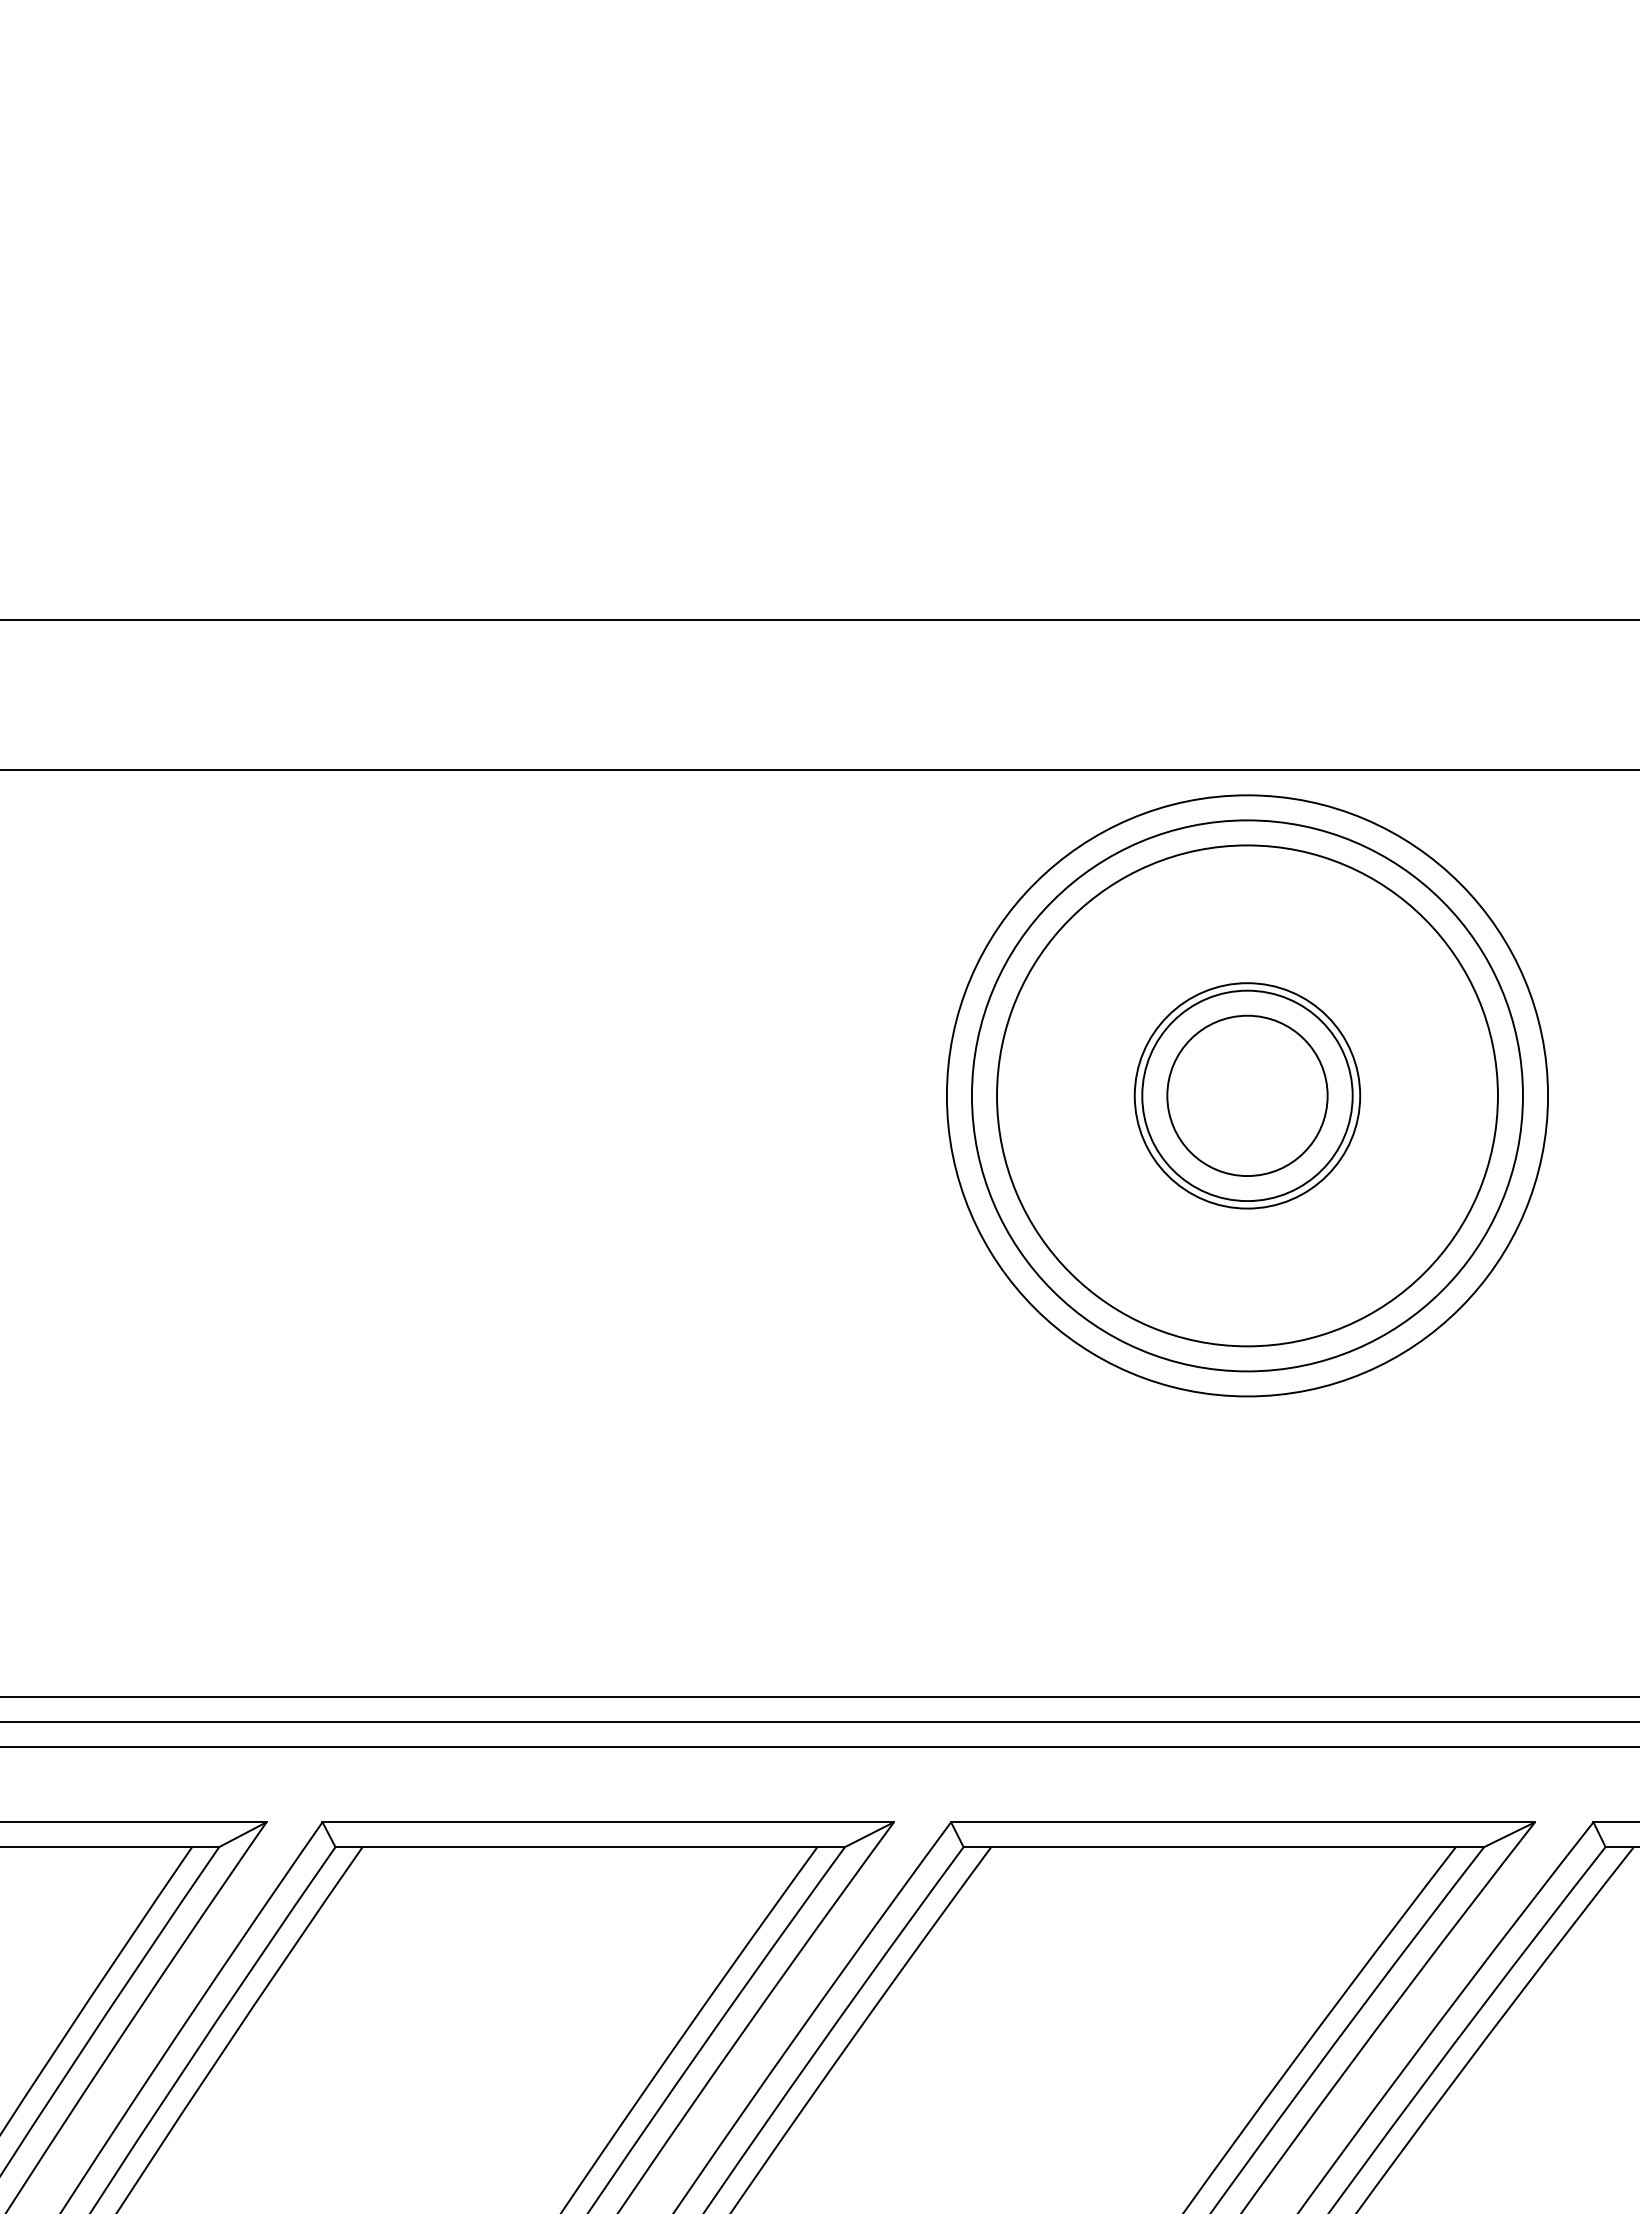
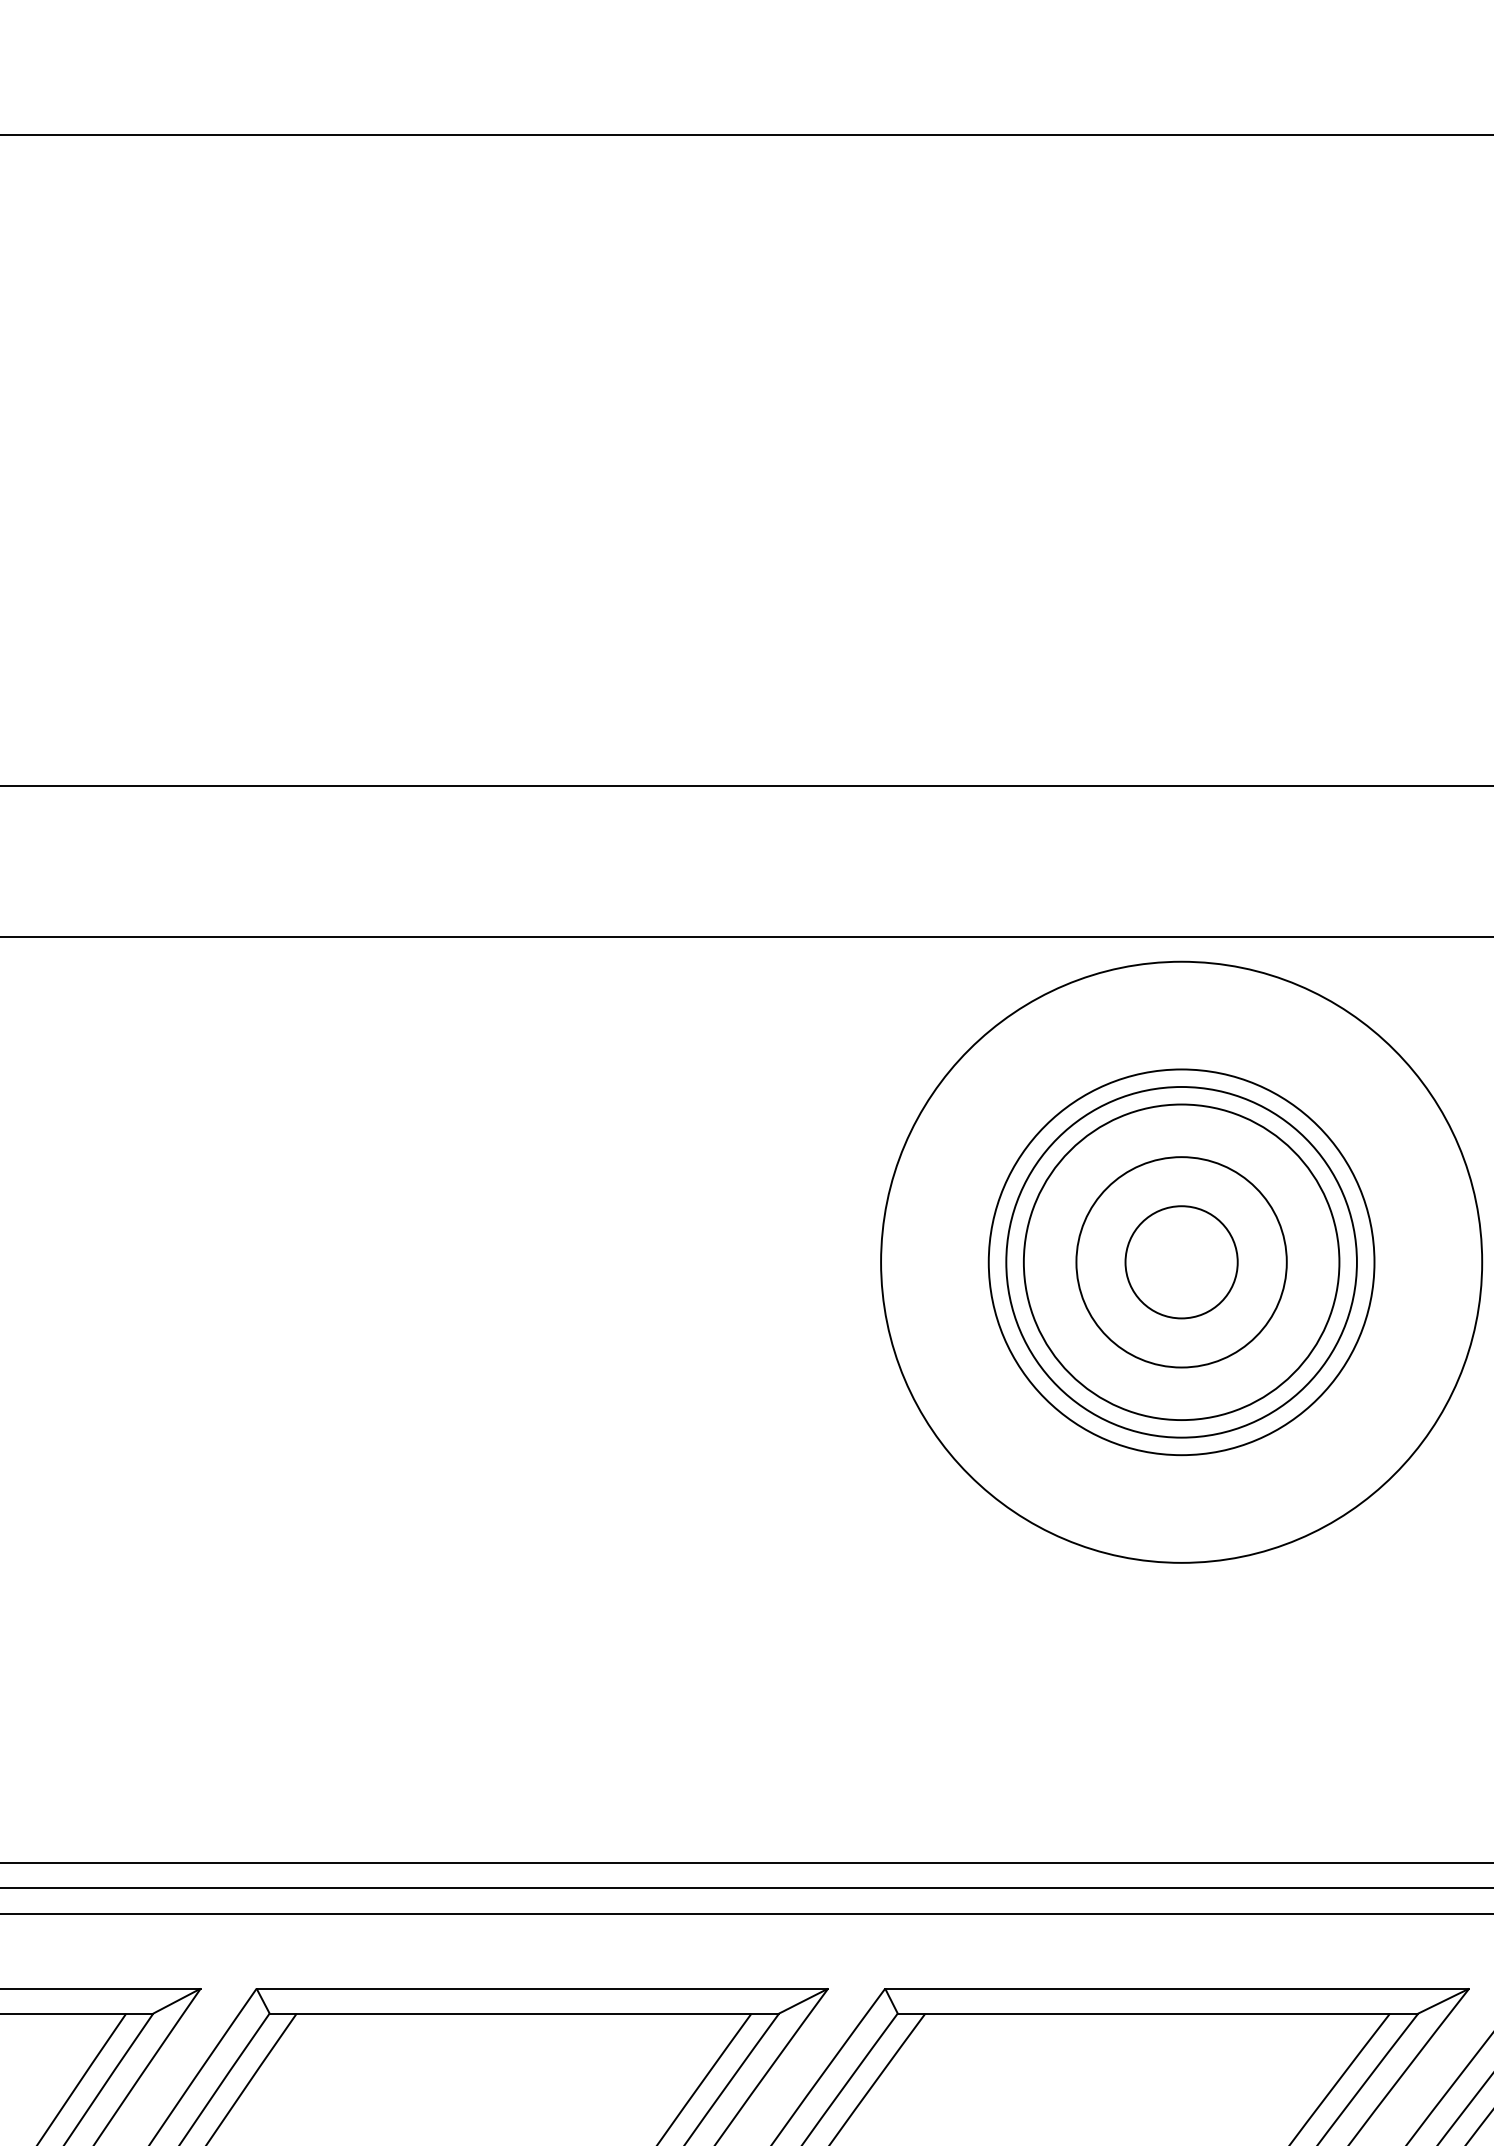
circle: (1246, 1095) -> (1180, 1261), size x0.7
circle: (1247, 1095) -> (1181, 1261), size x0.7
circle: (1247, 1095) -> (1181, 1261), size x0.7
circle: (1247, 1095) -> (1181, 1261), size x1.4

